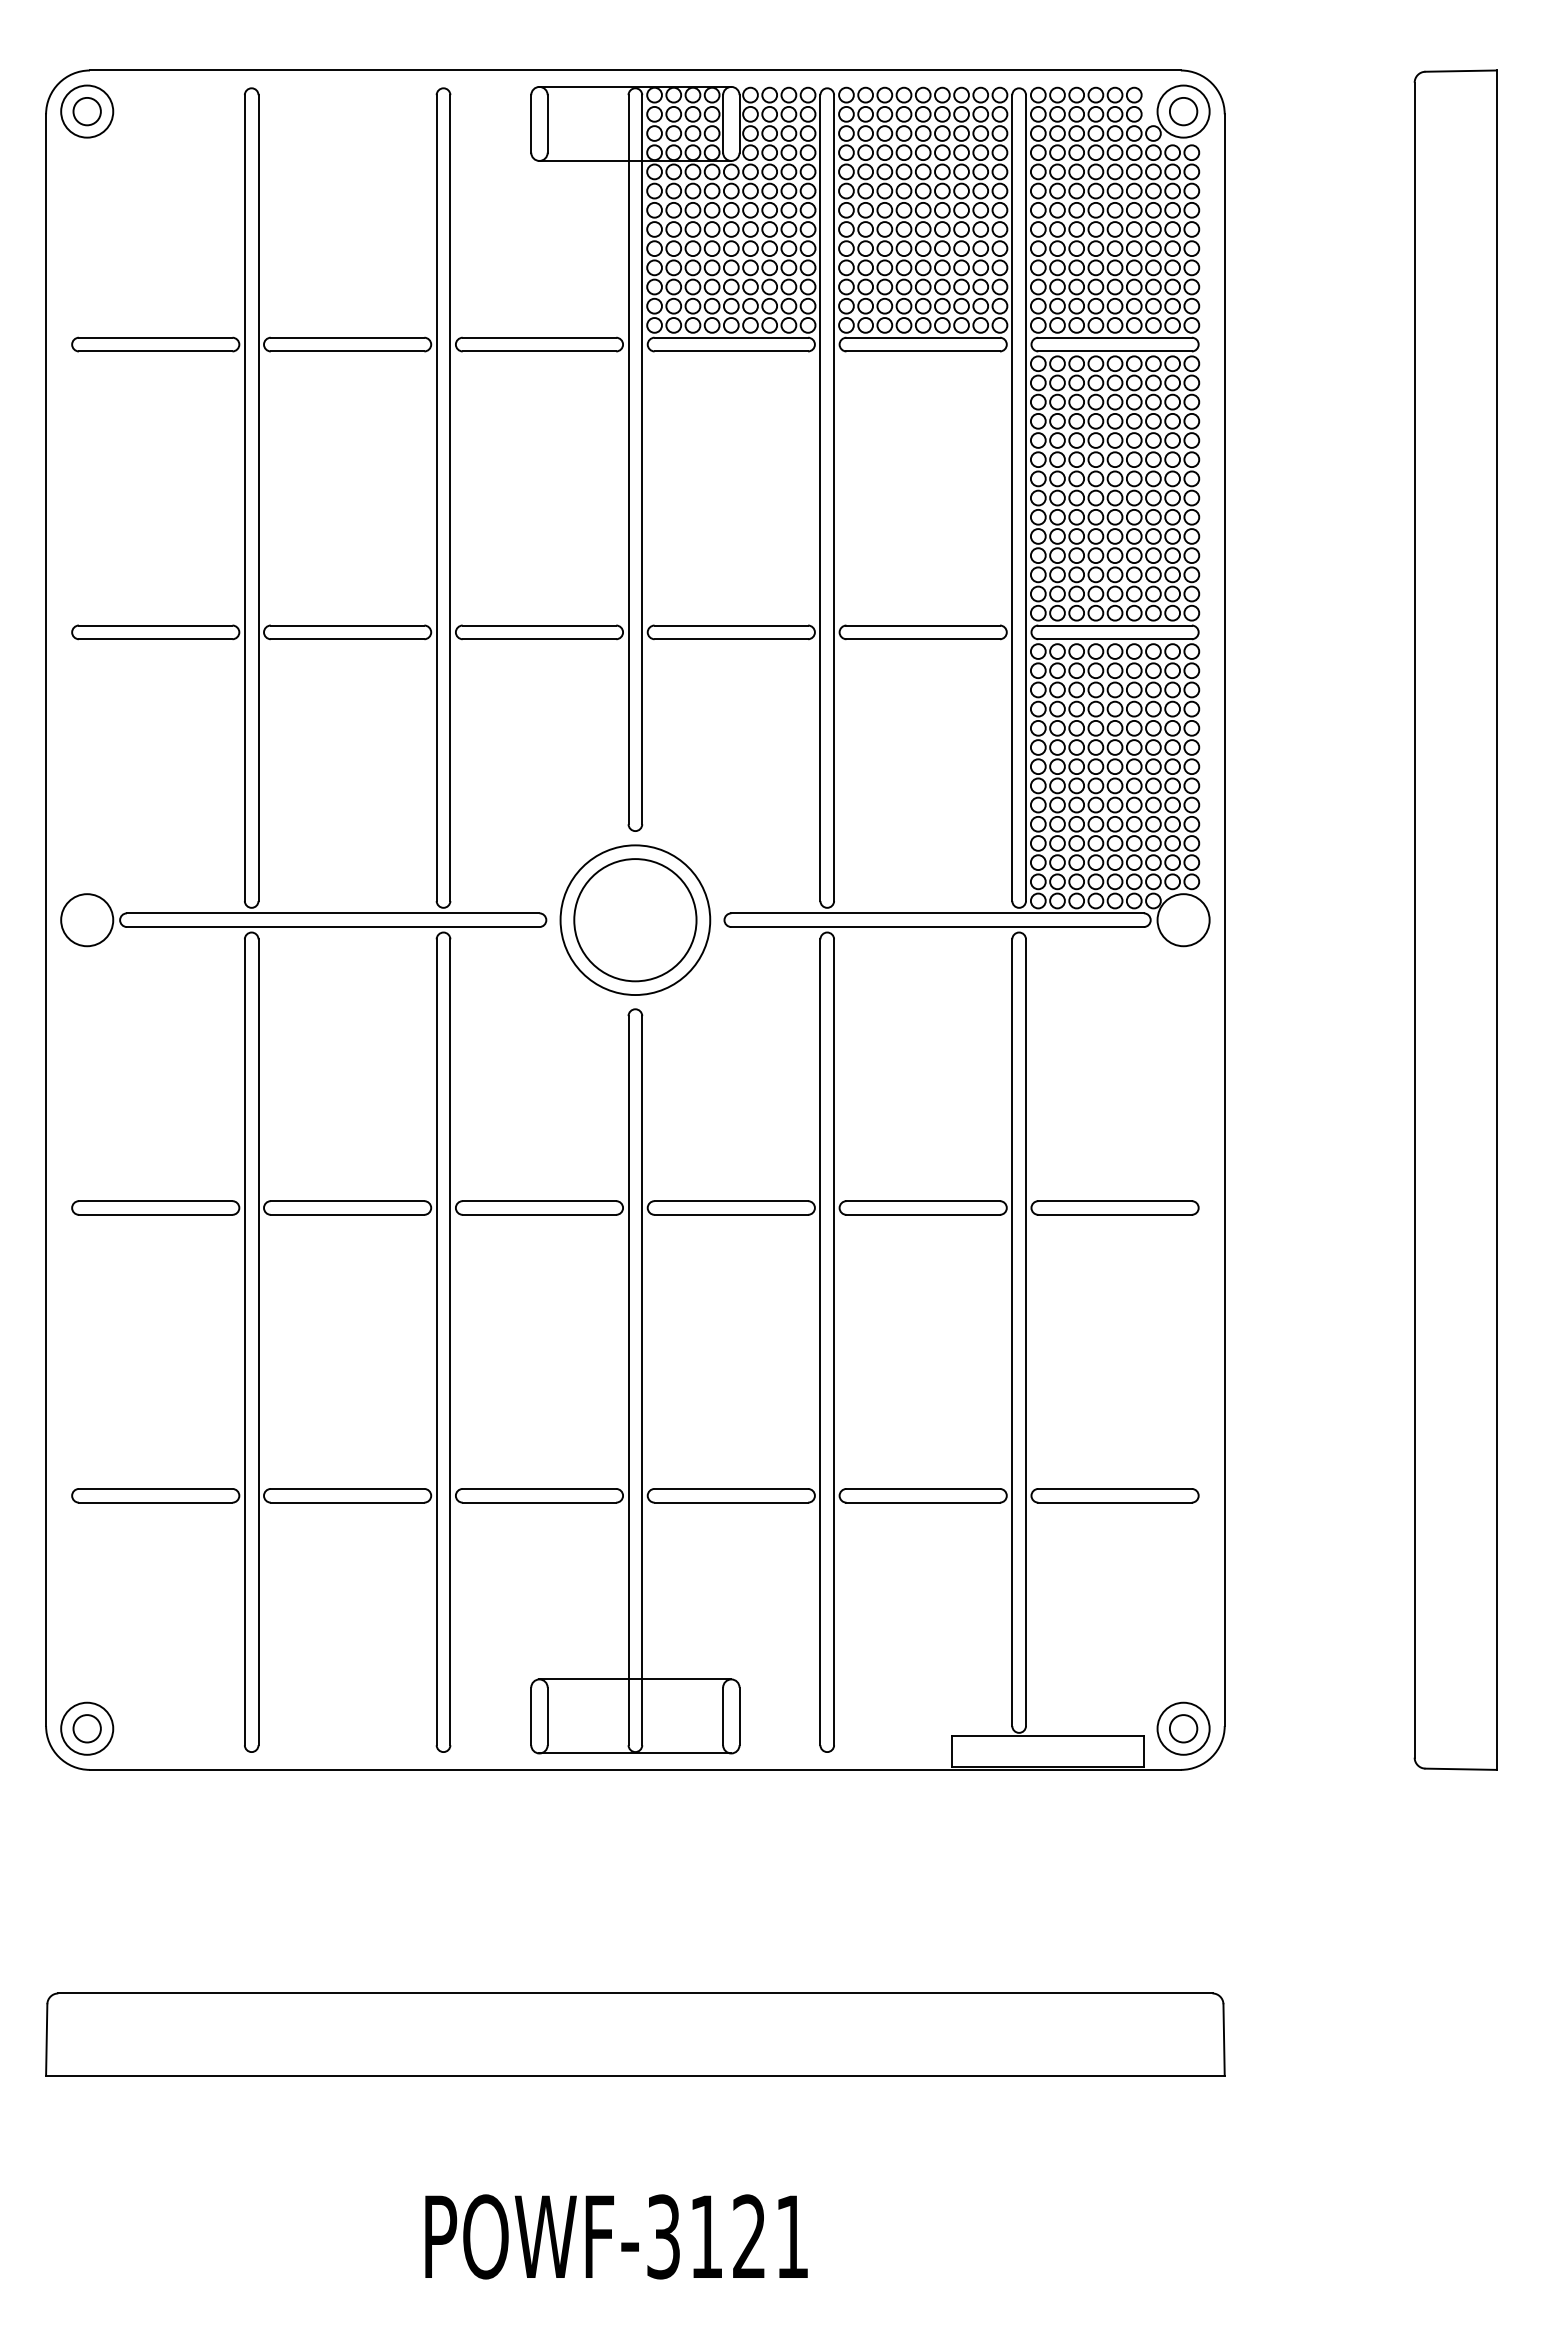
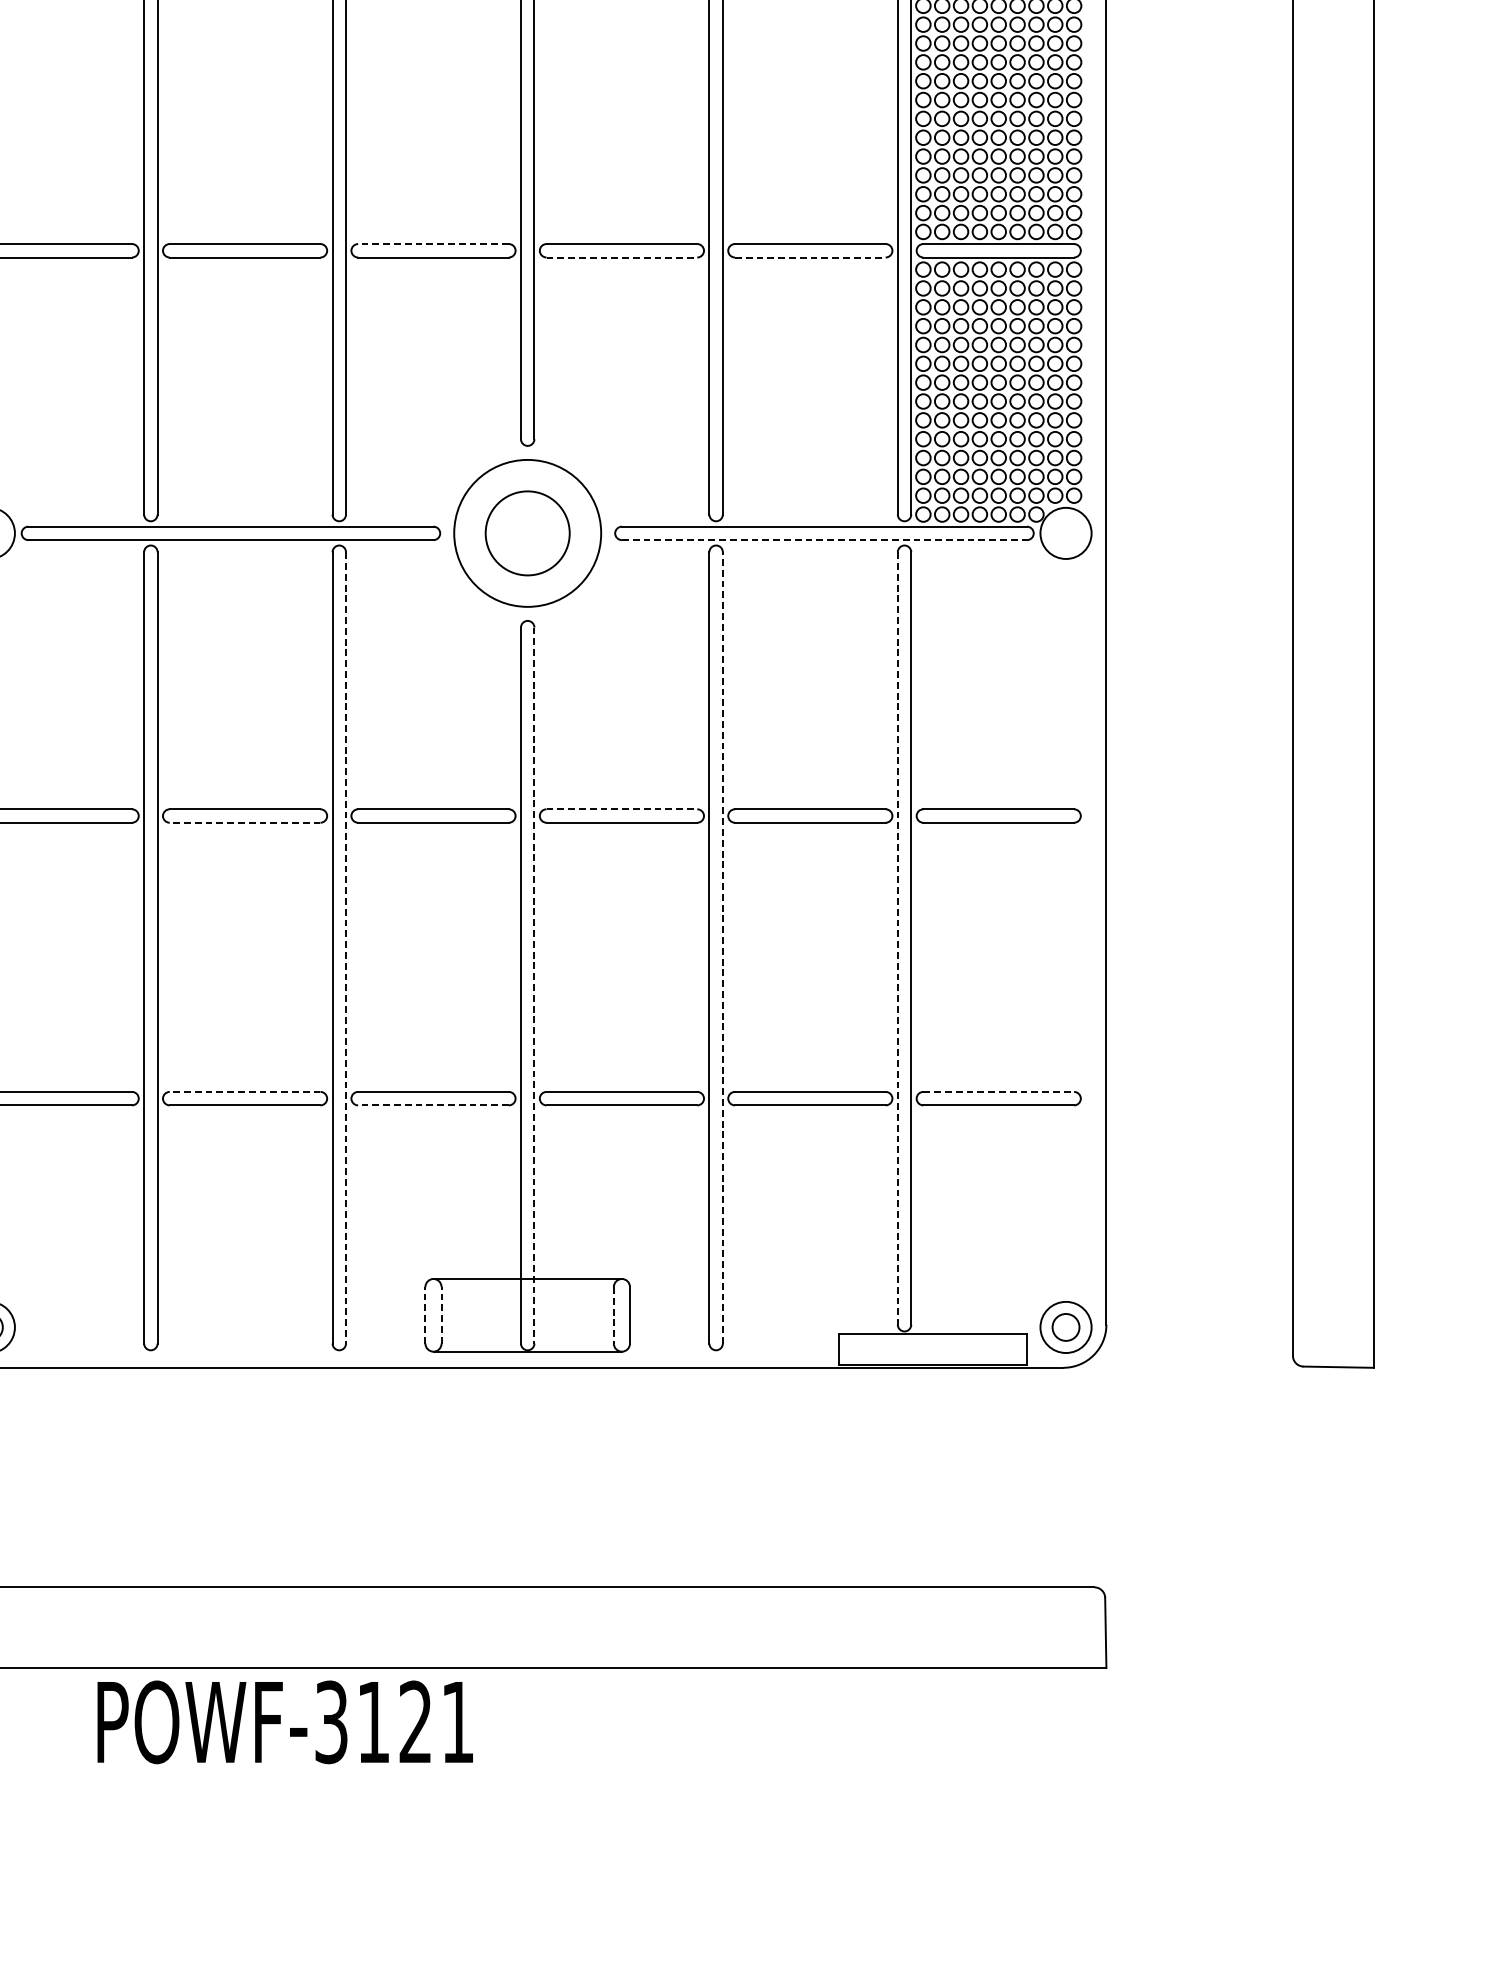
line: (539, 625) -> (433, 244), solid -> dashed
line: (731, 639) -> (622, 257), solid -> dashed
line: (923, 639) -> (810, 257), solid -> dashed
circle: (635, 920) -> (527, 533), size x0.7
line: (938, 927) -> (825, 540), solid -> dashed
line: (731, 1201) -> (622, 809), solid -> dashed
line: (347, 1214) -> (244, 822), solid -> dashed
line: (1012, 1333) -> (898, 939), solid -> dashed
line: (450, 1342) -> (346, 948), solid -> dashed
line: (834, 1342) -> (723, 948), solid -> dashed
line: (642, 1380) -> (534, 985), solid -> dashed
line: (347, 1488) -> (244, 1091), solid -> dashed
line: (1115, 1488) -> (999, 1091), solid -> dashed
line: (539, 1502) -> (433, 1105), solid -> dashed
line: (531, 1716) -> (425, 1315), solid -> dashed
line: (547, 1716) -> (441, 1315), solid -> dashed
line: (723, 1716) -> (614, 1315), solid -> dashed
text: (616, 2236) -> (285, 1721), moved

